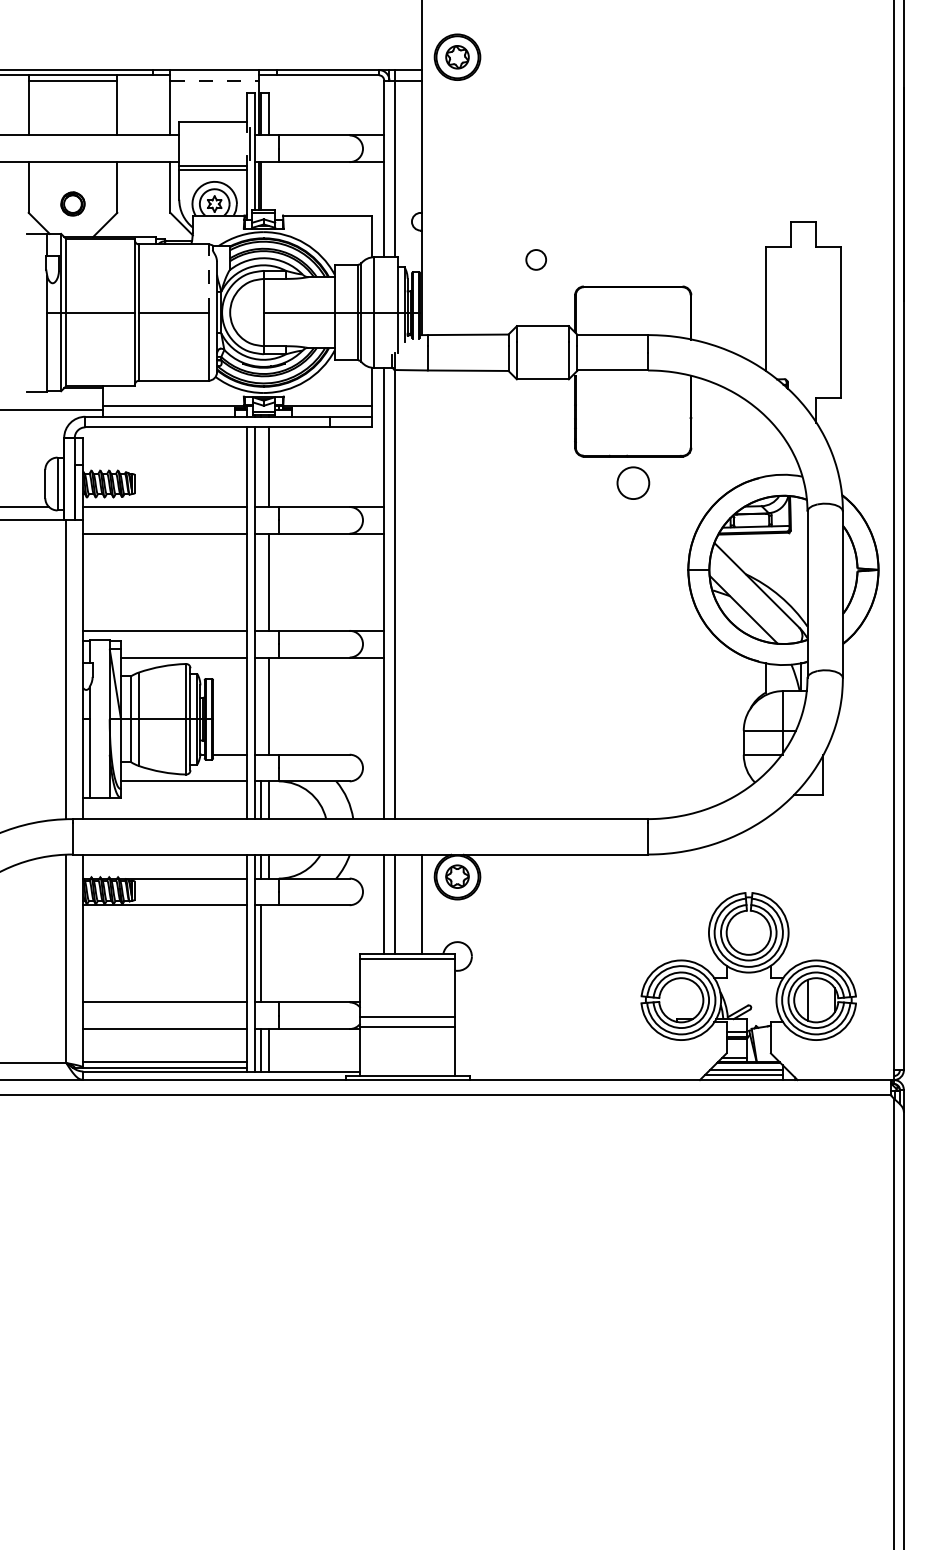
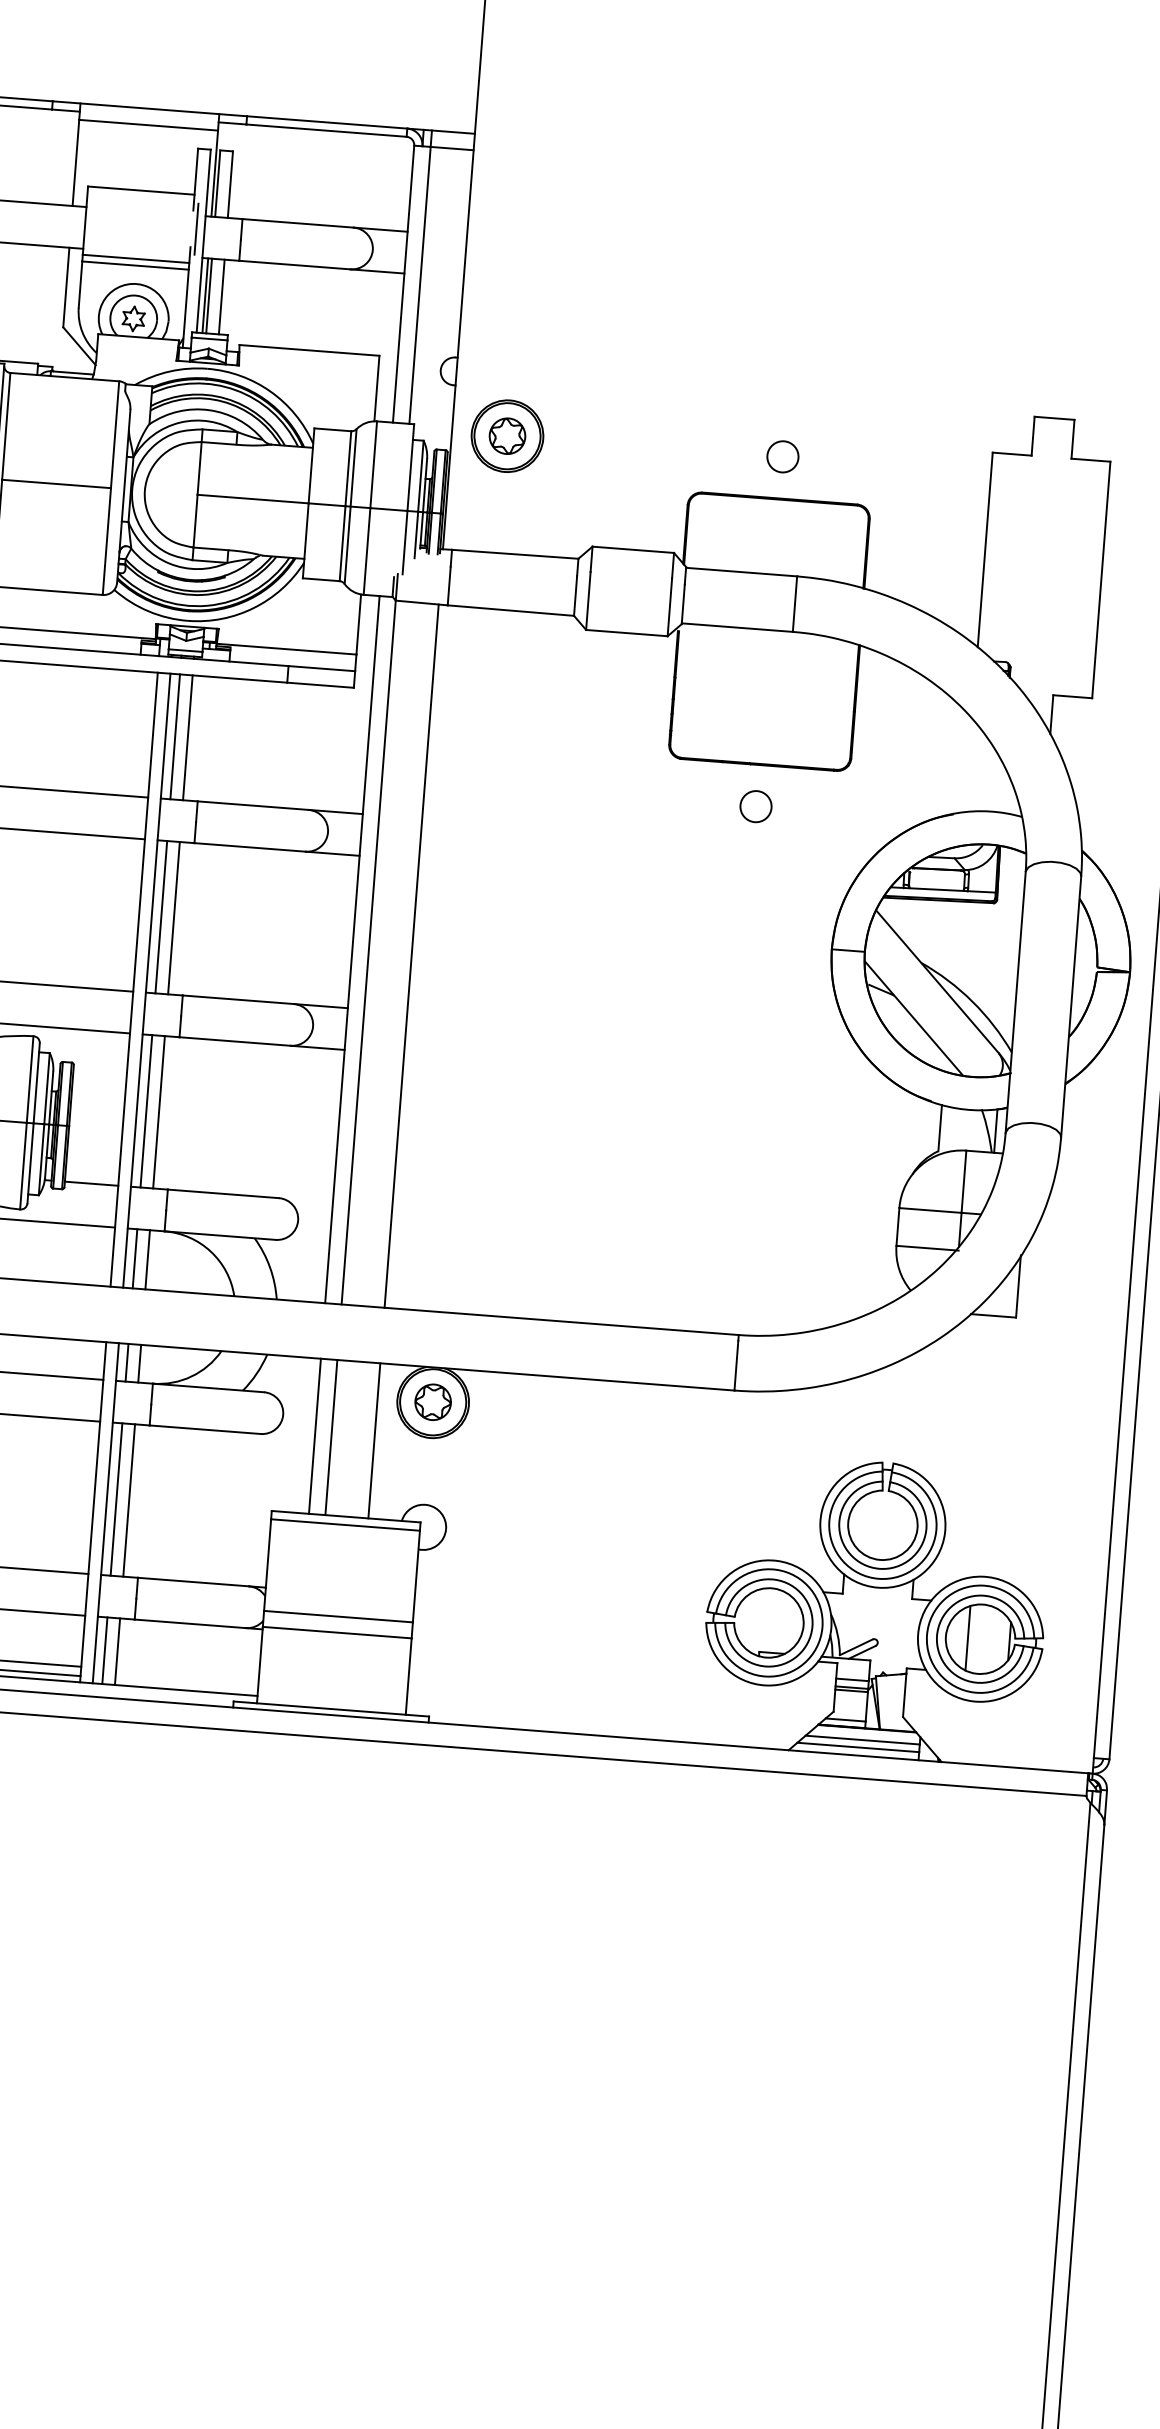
part: (457, 56) -> (507, 434), moved
line: (215, 80) -> (149, 125), dashed -> solid
line: (269, 185) -> (221, 296), added
circle: (535, 259) -> (781, 456), moved
line: (208, 278) -> (115, 434), dashed -> solid
line: (261, 467) -> (175, 737), added
circle: (632, 482) -> (754, 805), size x0.62
line: (261, 581) -> (161, 916), added
line: (422, 594) -> (412, 955), added
line: (261, 705) -> (146, 1110), added
line: (269, 953) -> (129, 1499), added

